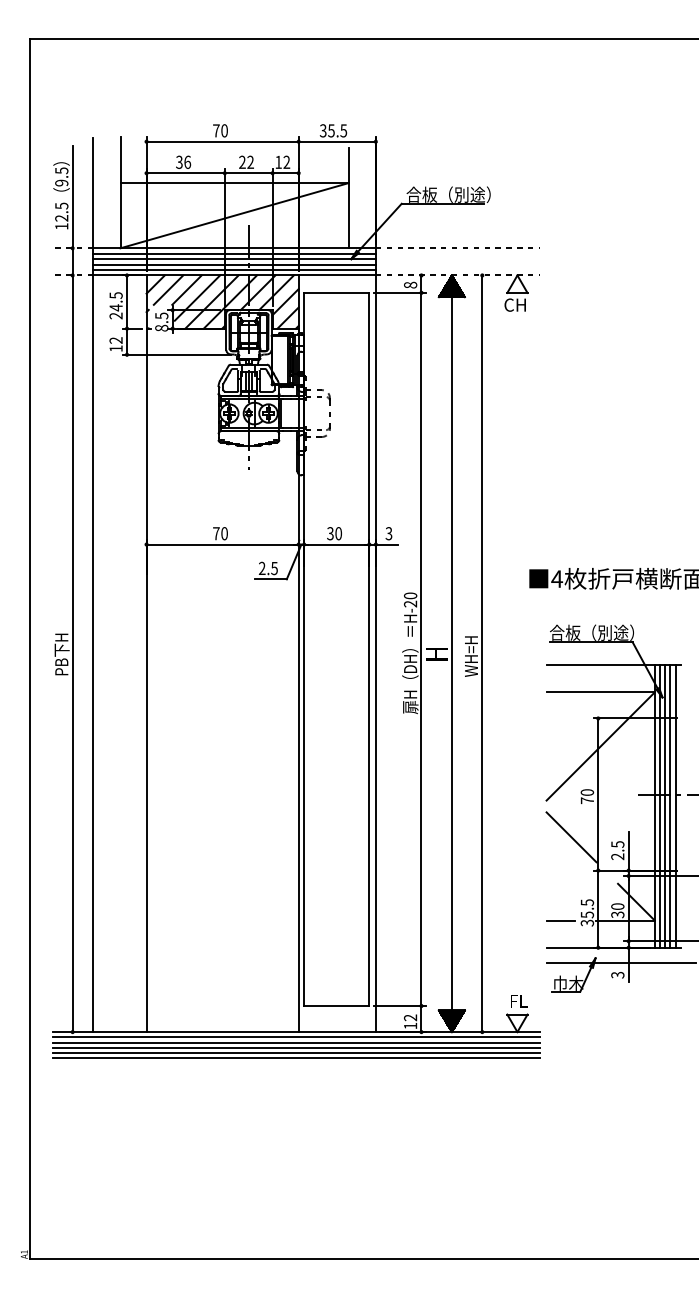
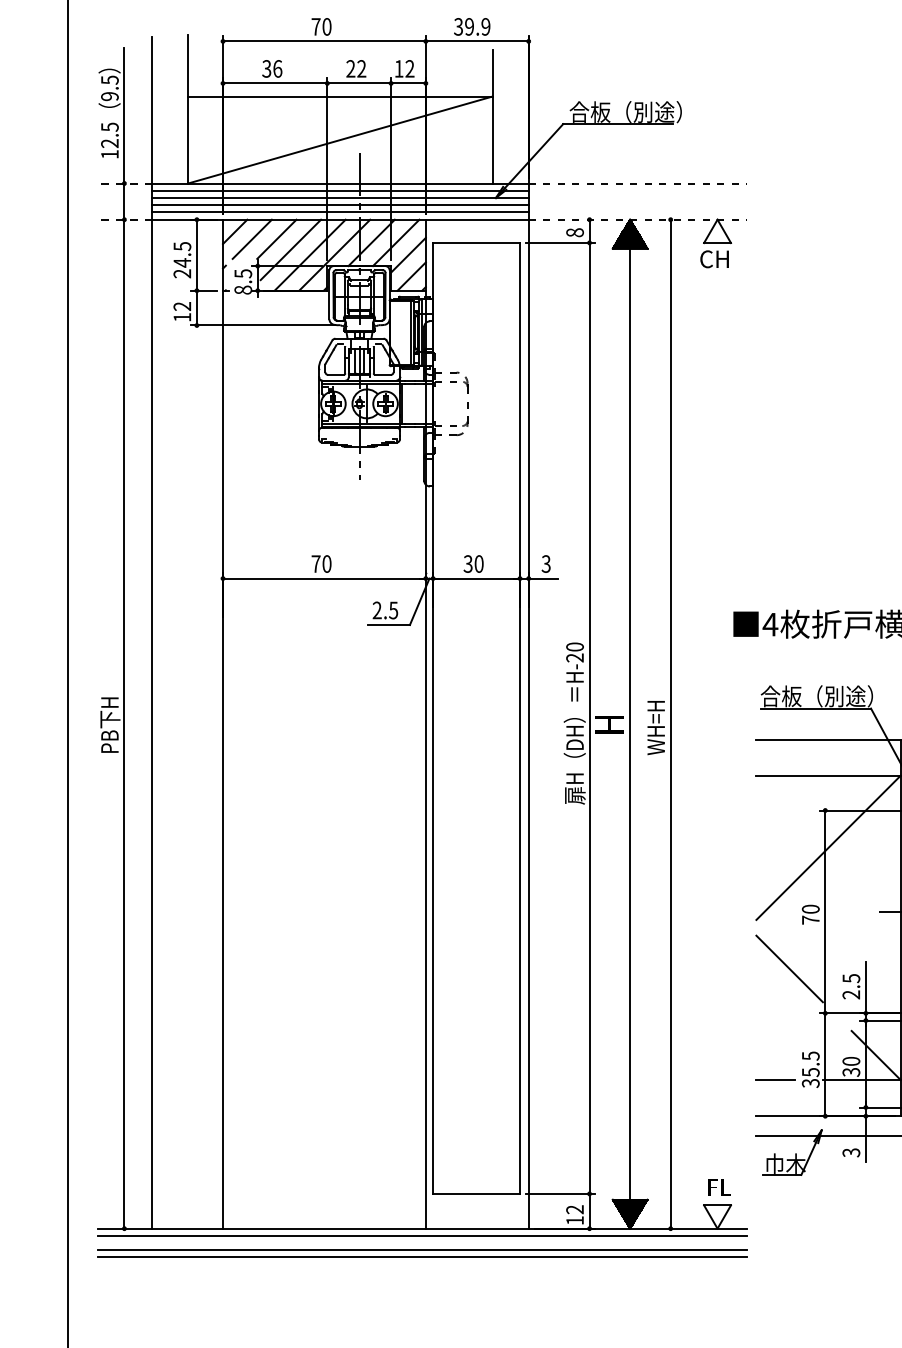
text: (337, 130) -> (477, 26), 35.5 -> 39.9
line: (296, 1042) -> (422, 1242), removed
line: (296, 1058) -> (422, 1263), removed

